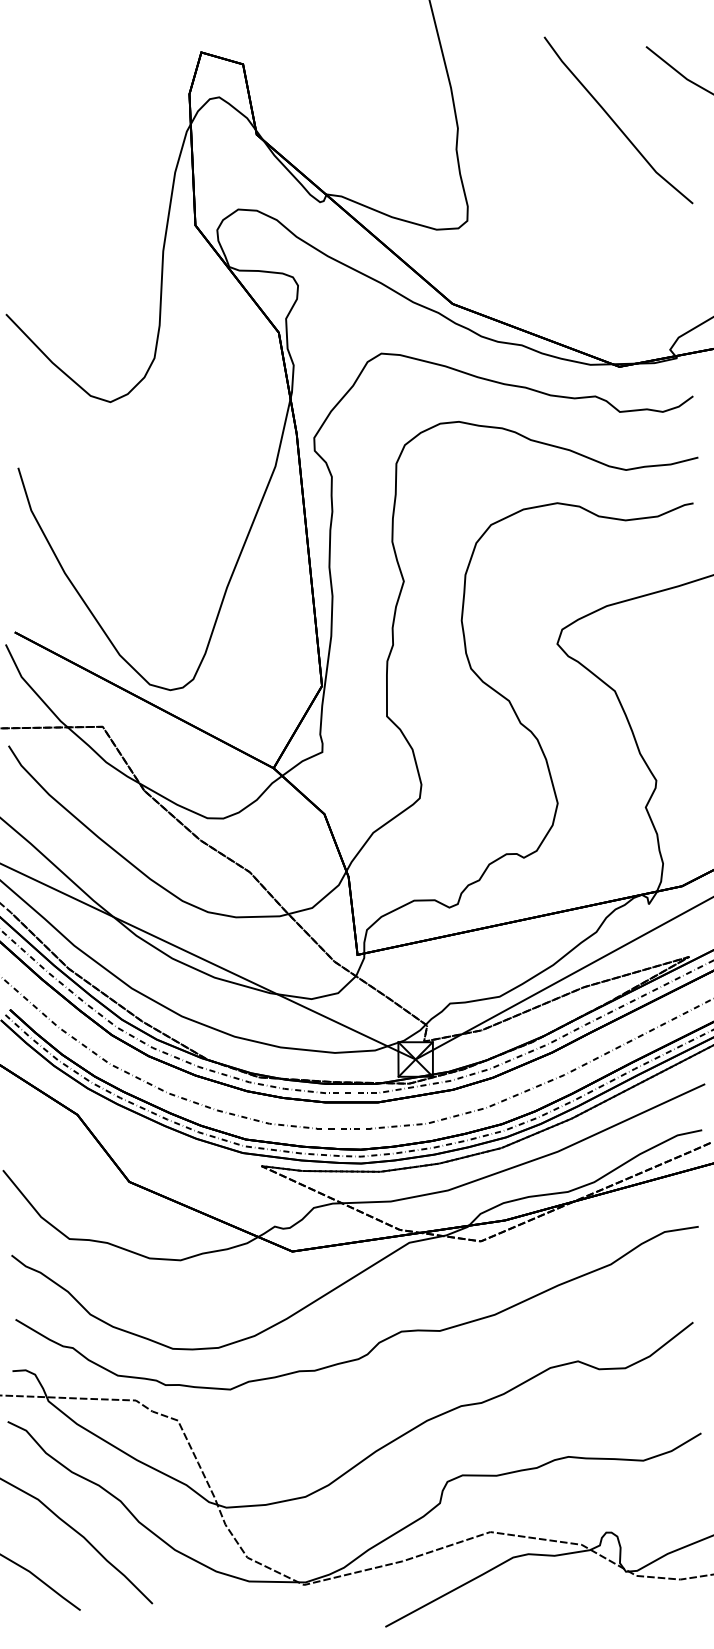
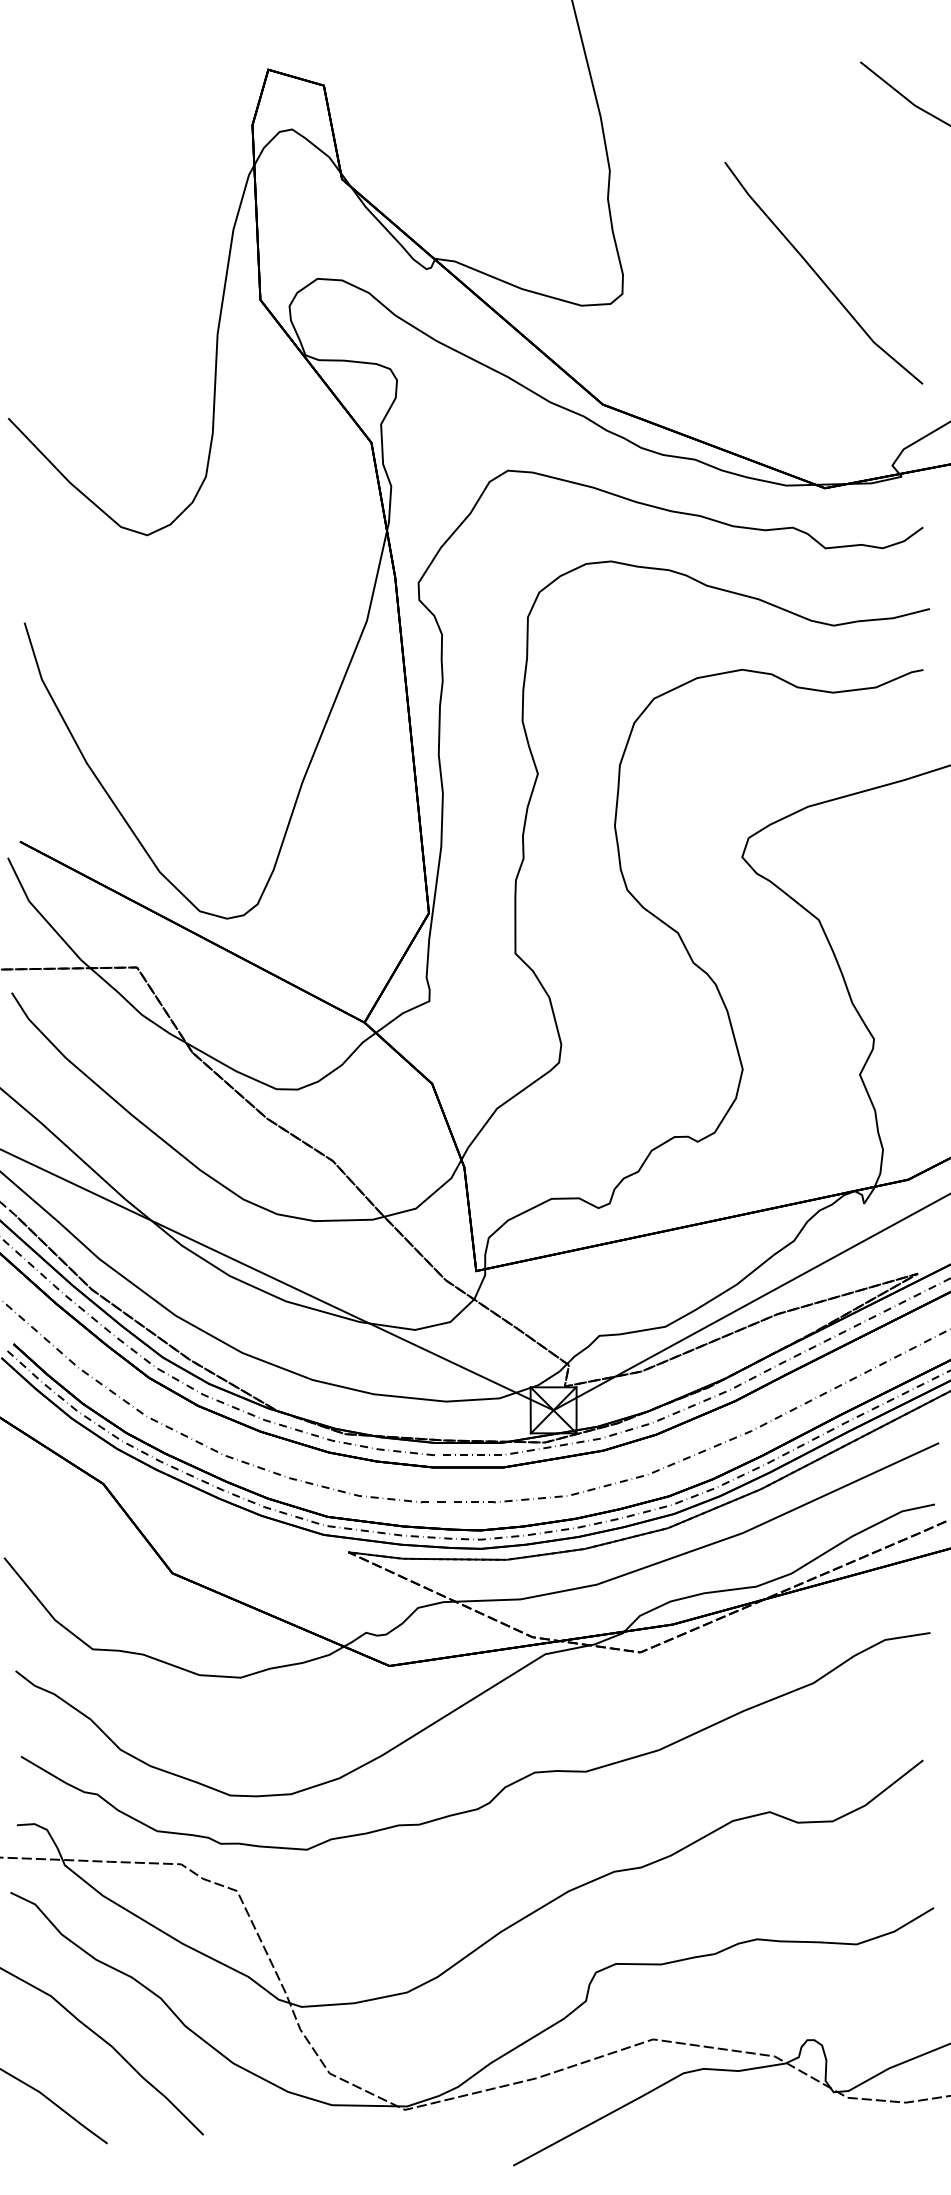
line: (615, 122) -> (819, 275), moved

